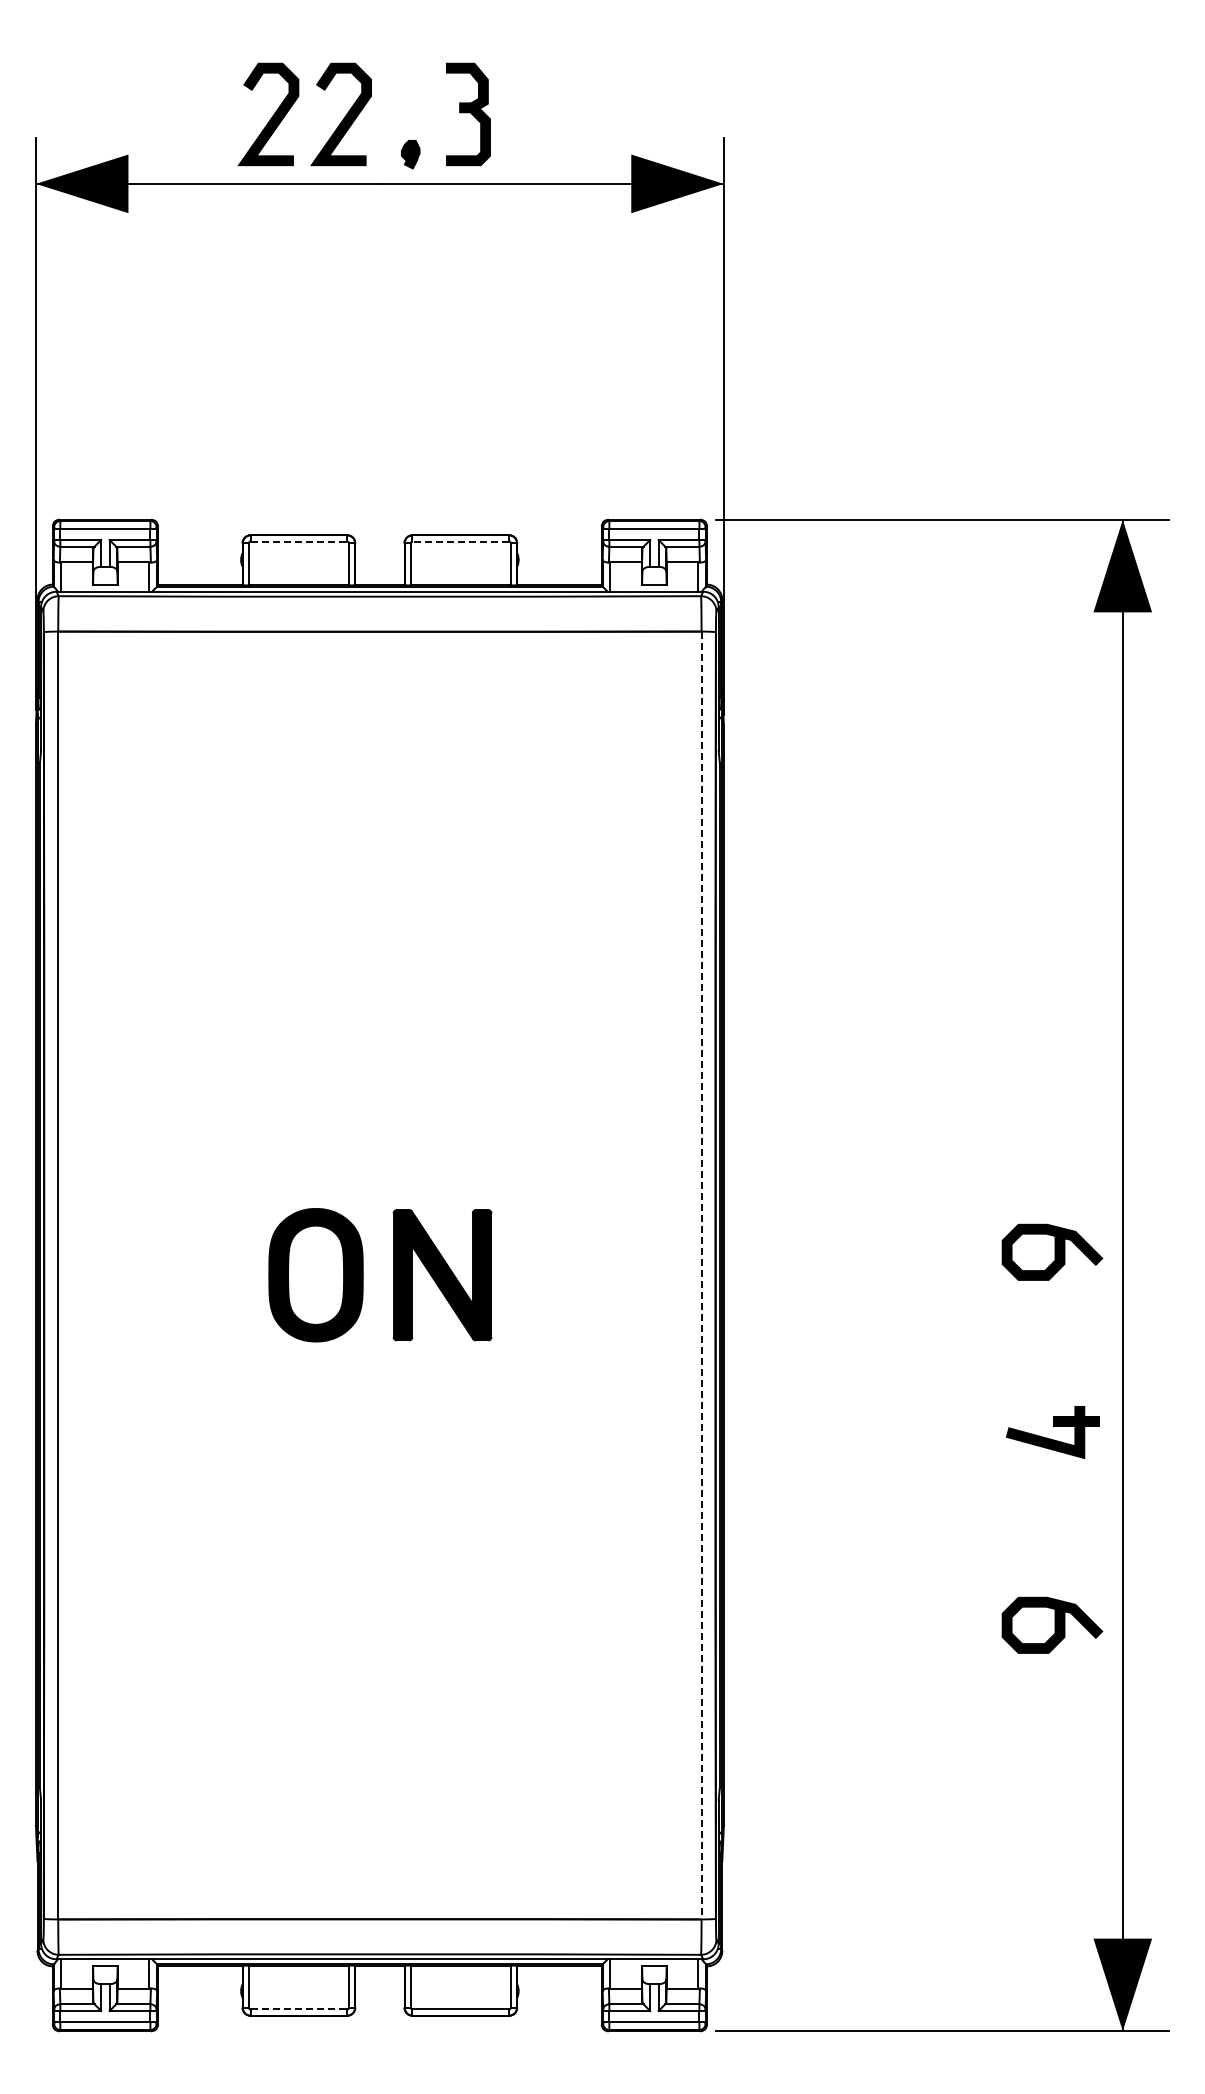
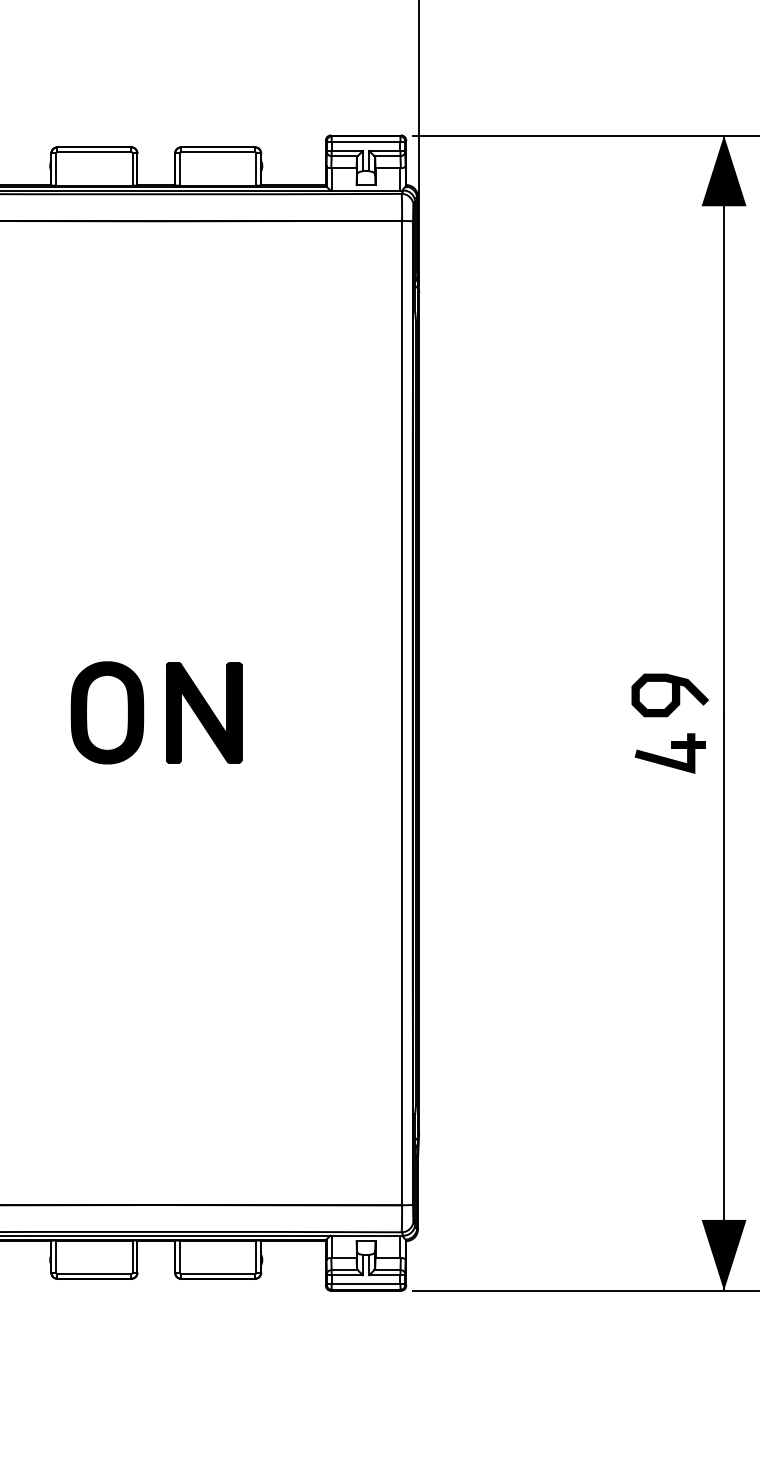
line: (299, 541) -> (94, 152), dashed -> solid
line: (460, 541) -> (217, 152), dashed -> solid
line: (701, 1275) -> (402, 713), dashed -> solid
part: (1053, 1426) -> (671, 749), moved
curve: (1054, 1624) -> (671, 979), removed
line: (299, 2009) -> (94, 1274), dashed -> solid

